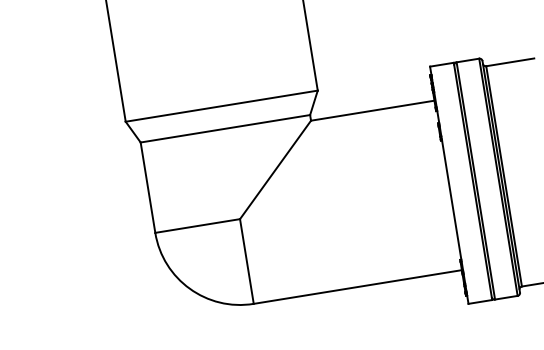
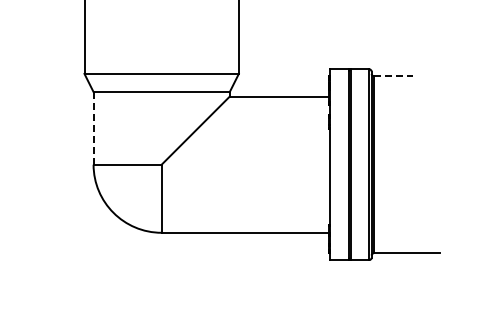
line: (510, 62) -> (393, 76), solid -> dashed
line: (147, 187) -> (93, 128), solid -> dashed

